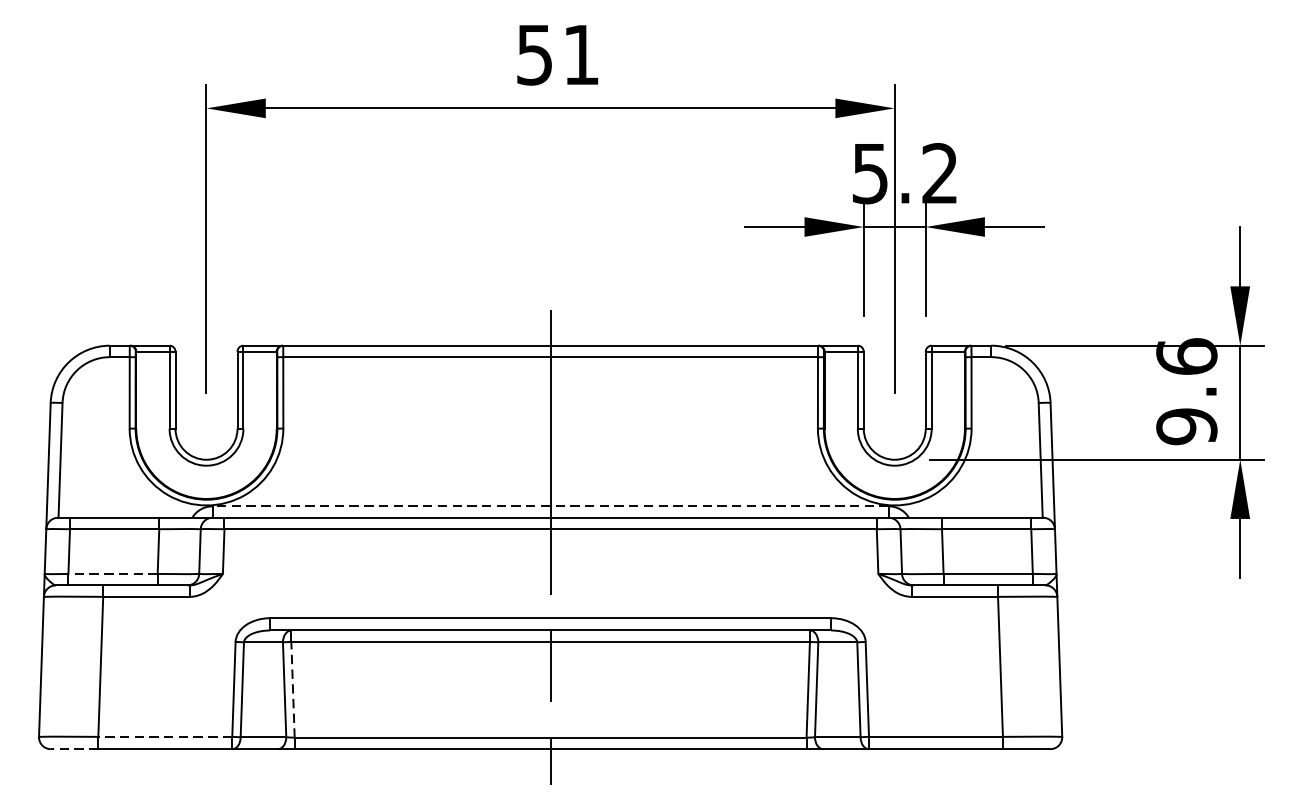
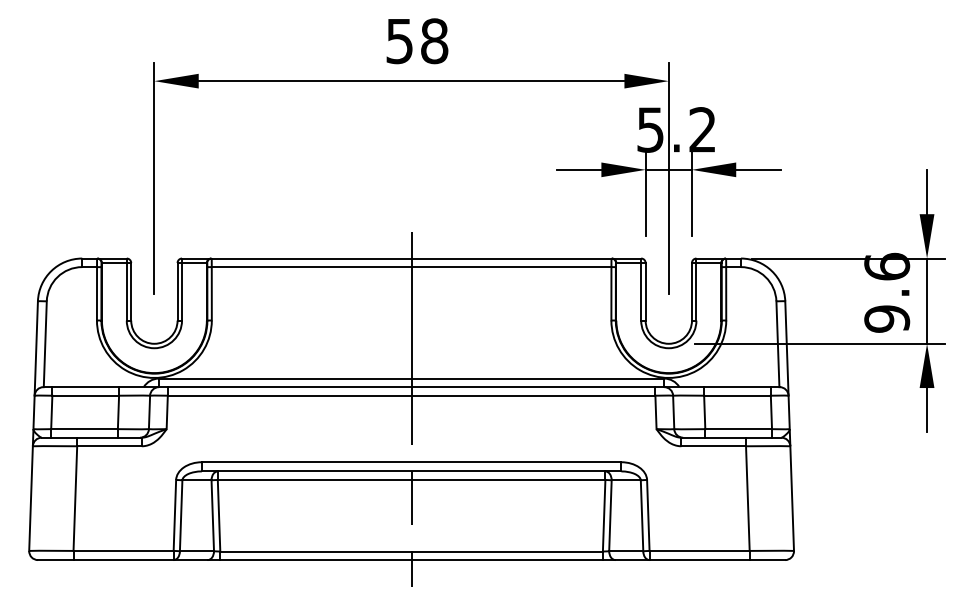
text: (581, 55) -> (434, 41), 51 -> 58
line: (550, 506) -> (411, 378), dashed -> solid
line: (112, 574) -> (84, 429), dashed -> solid
line: (293, 689) -> (219, 515), dashed -> solid
line: (165, 736) -> (123, 550), dashed -> solid
line: (74, 749) -> (55, 560), dashed -> solid

